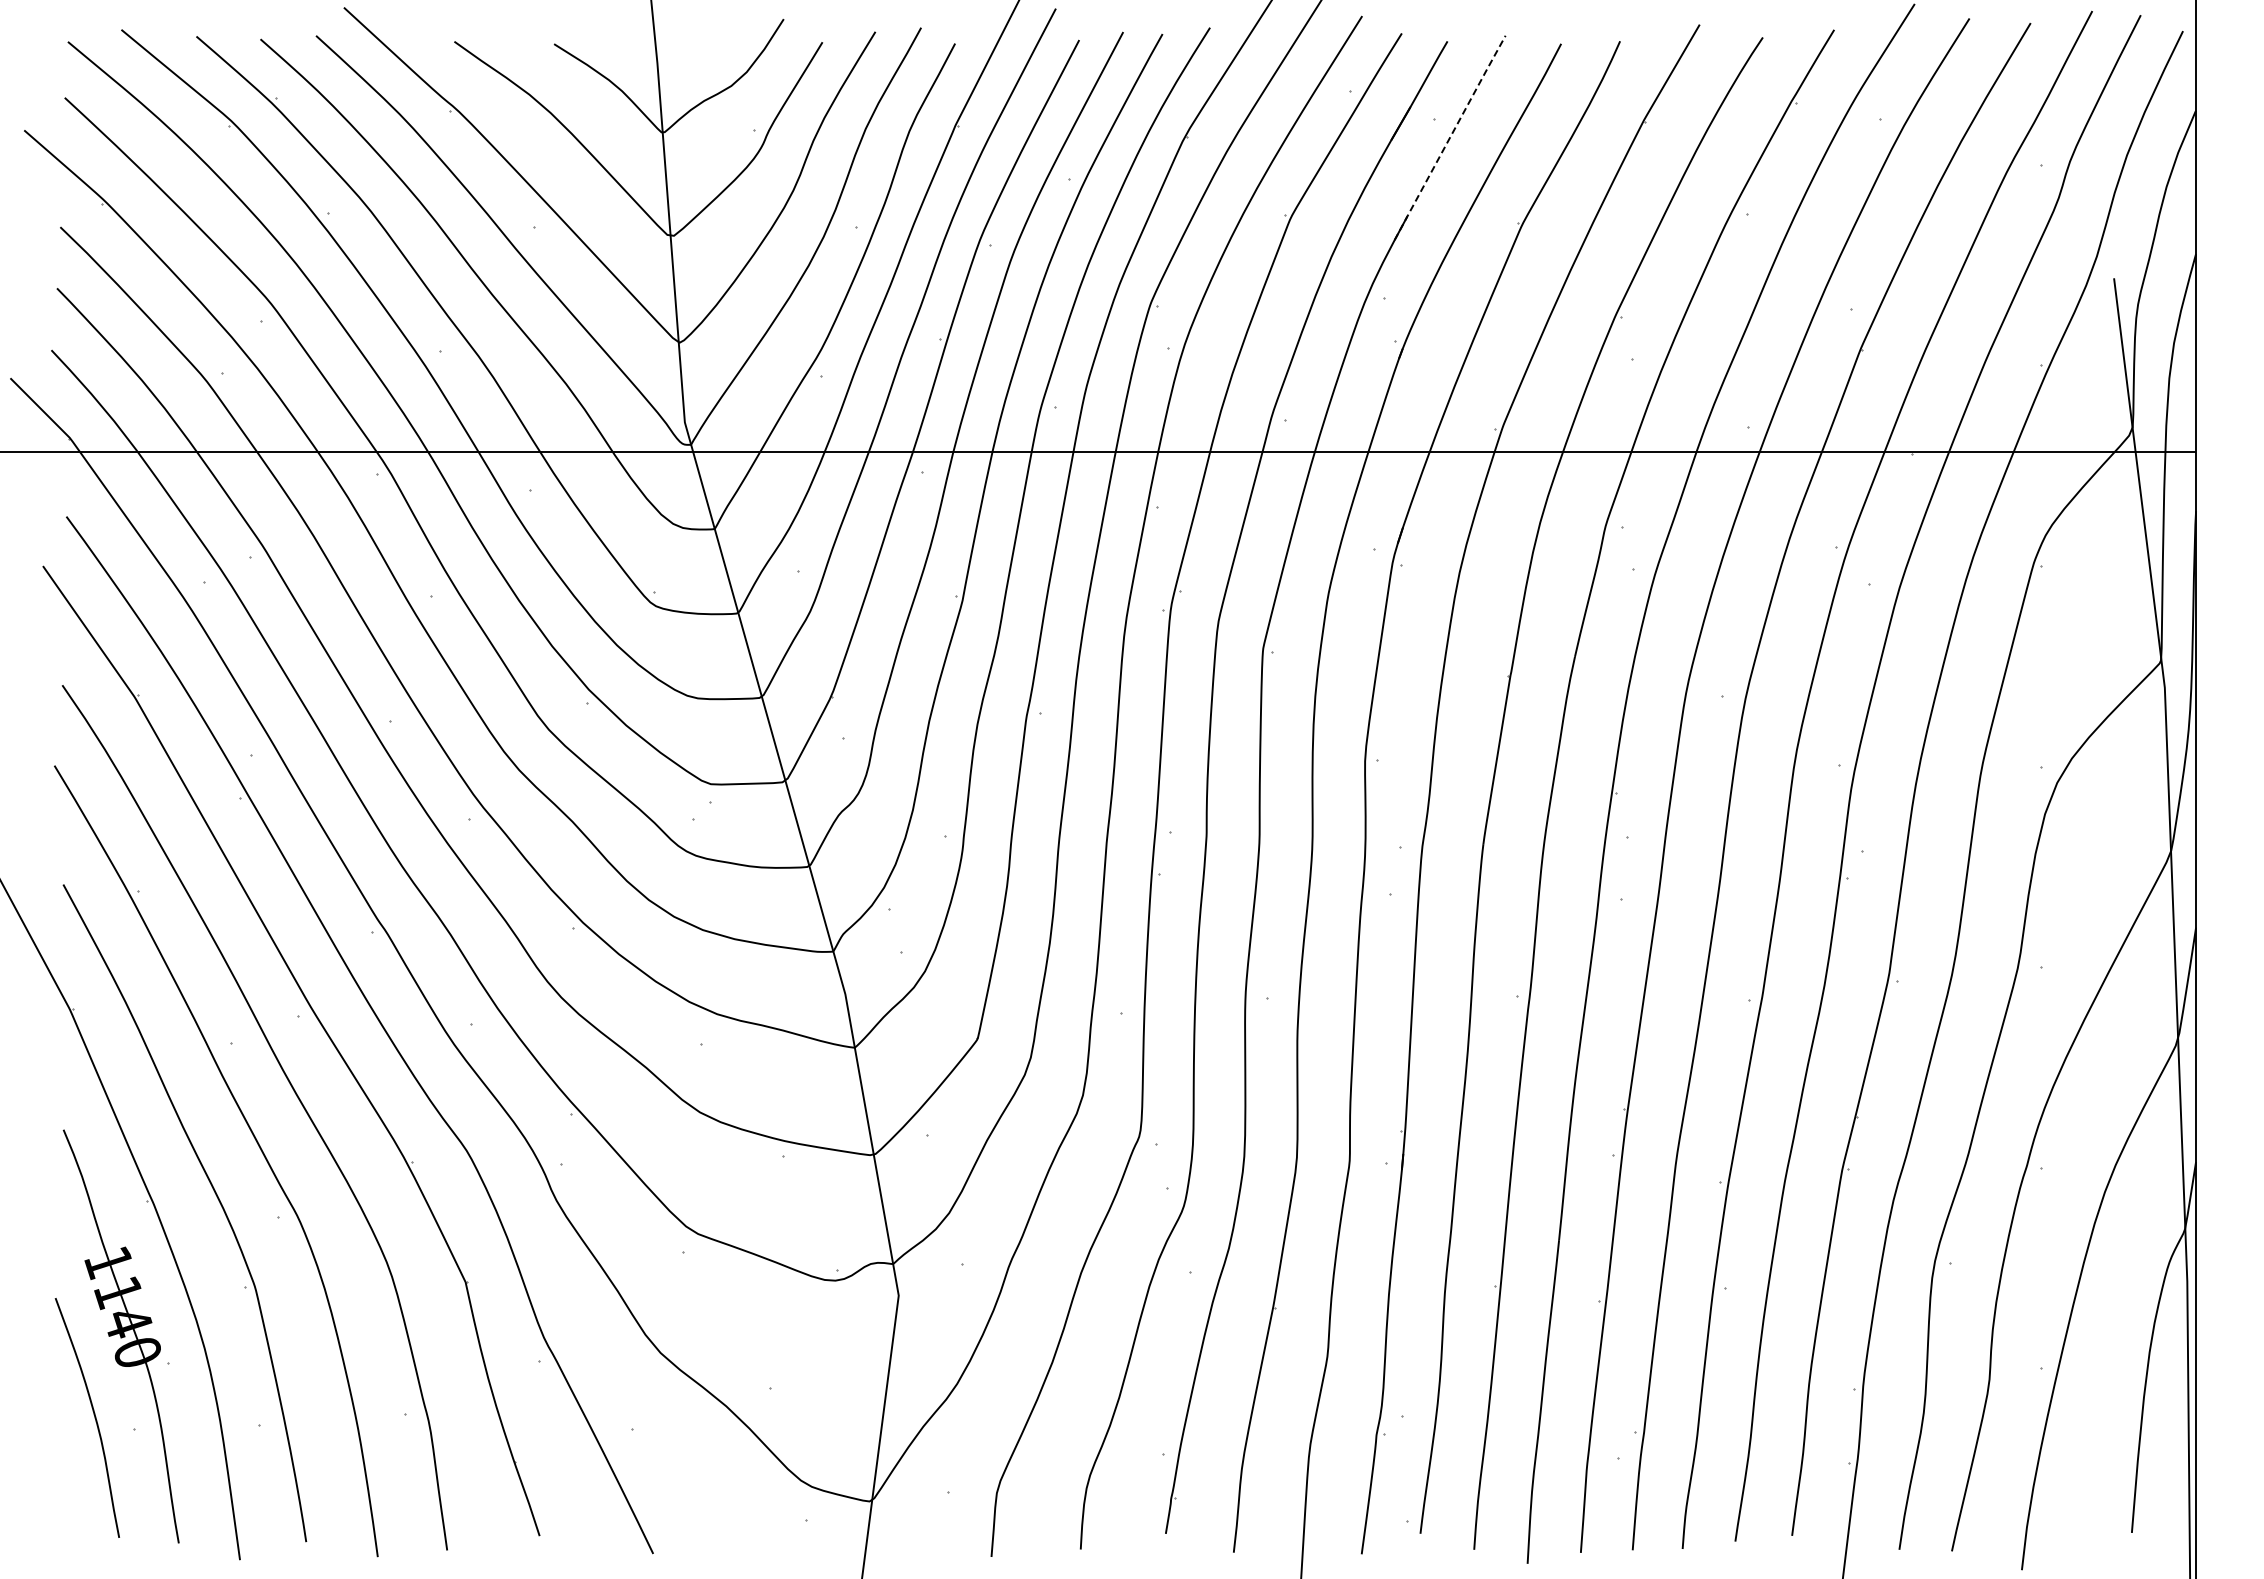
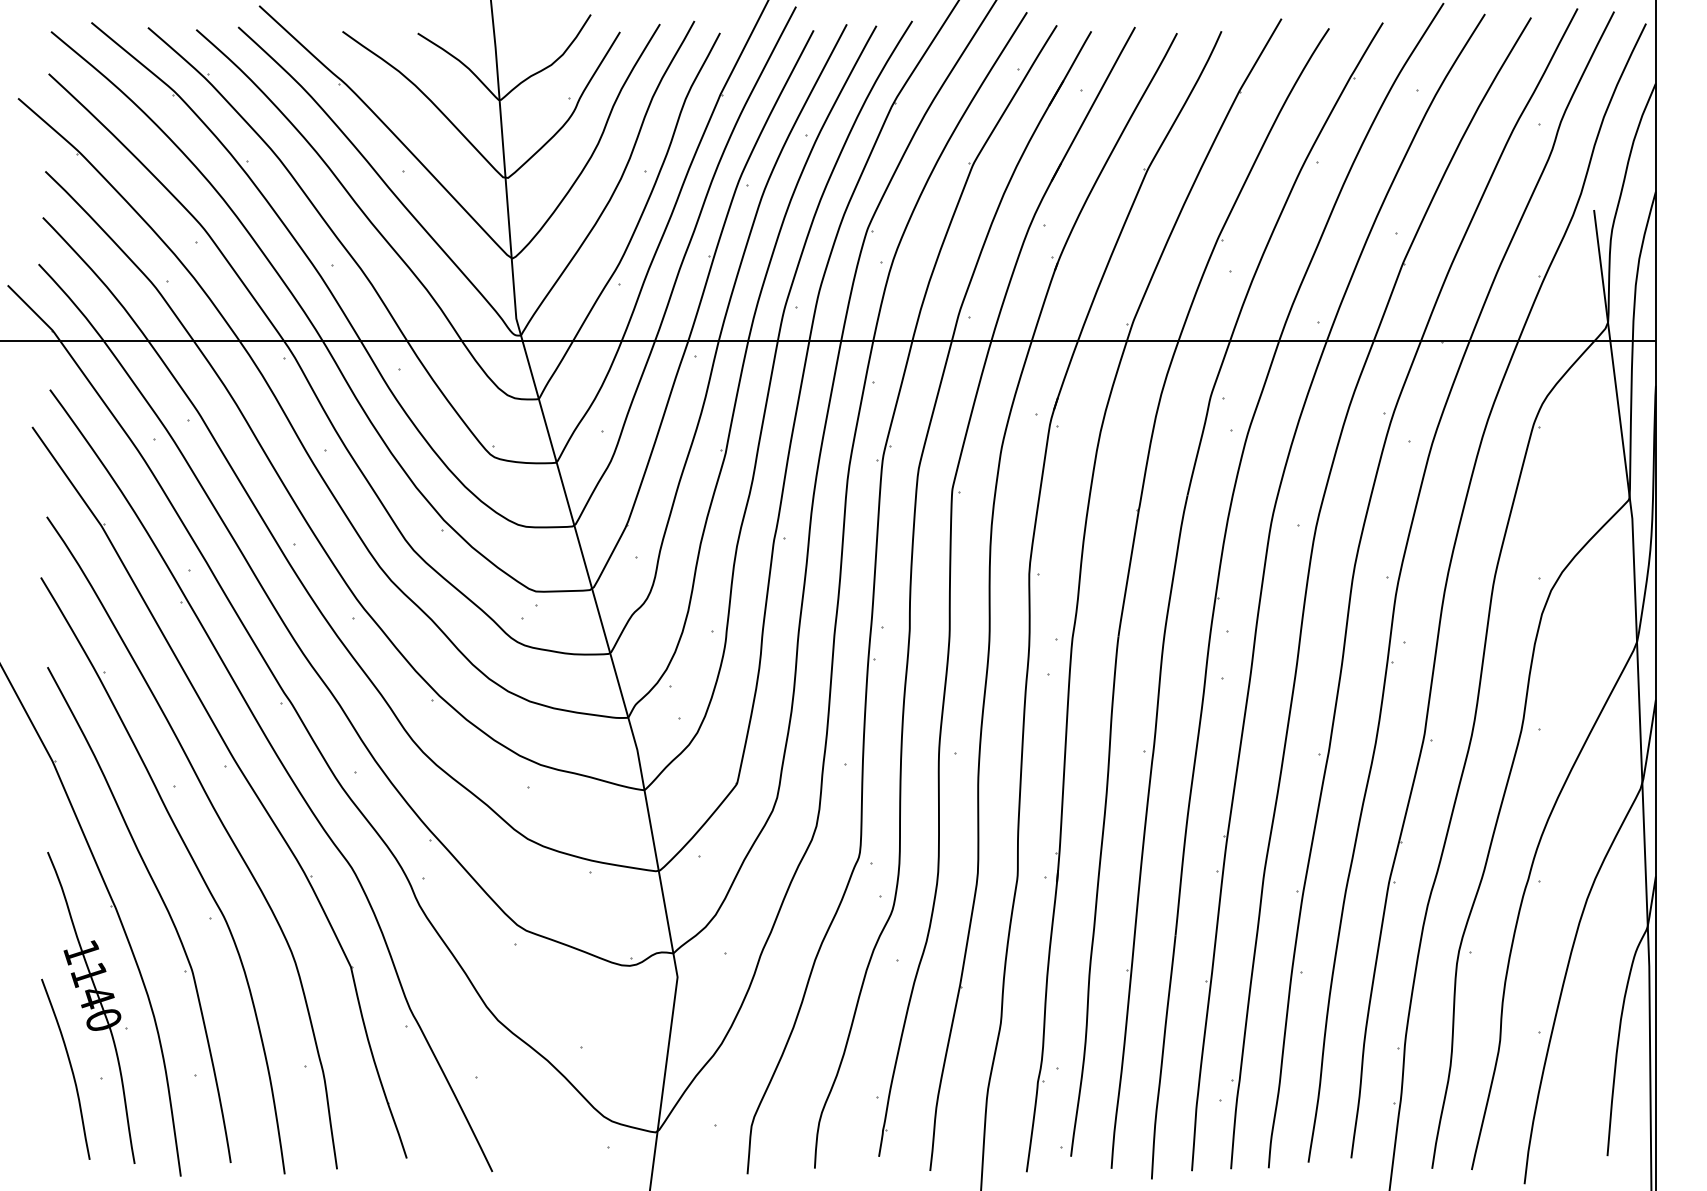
line: (1450, 137) -> (1093, 103), dashed -> solid

